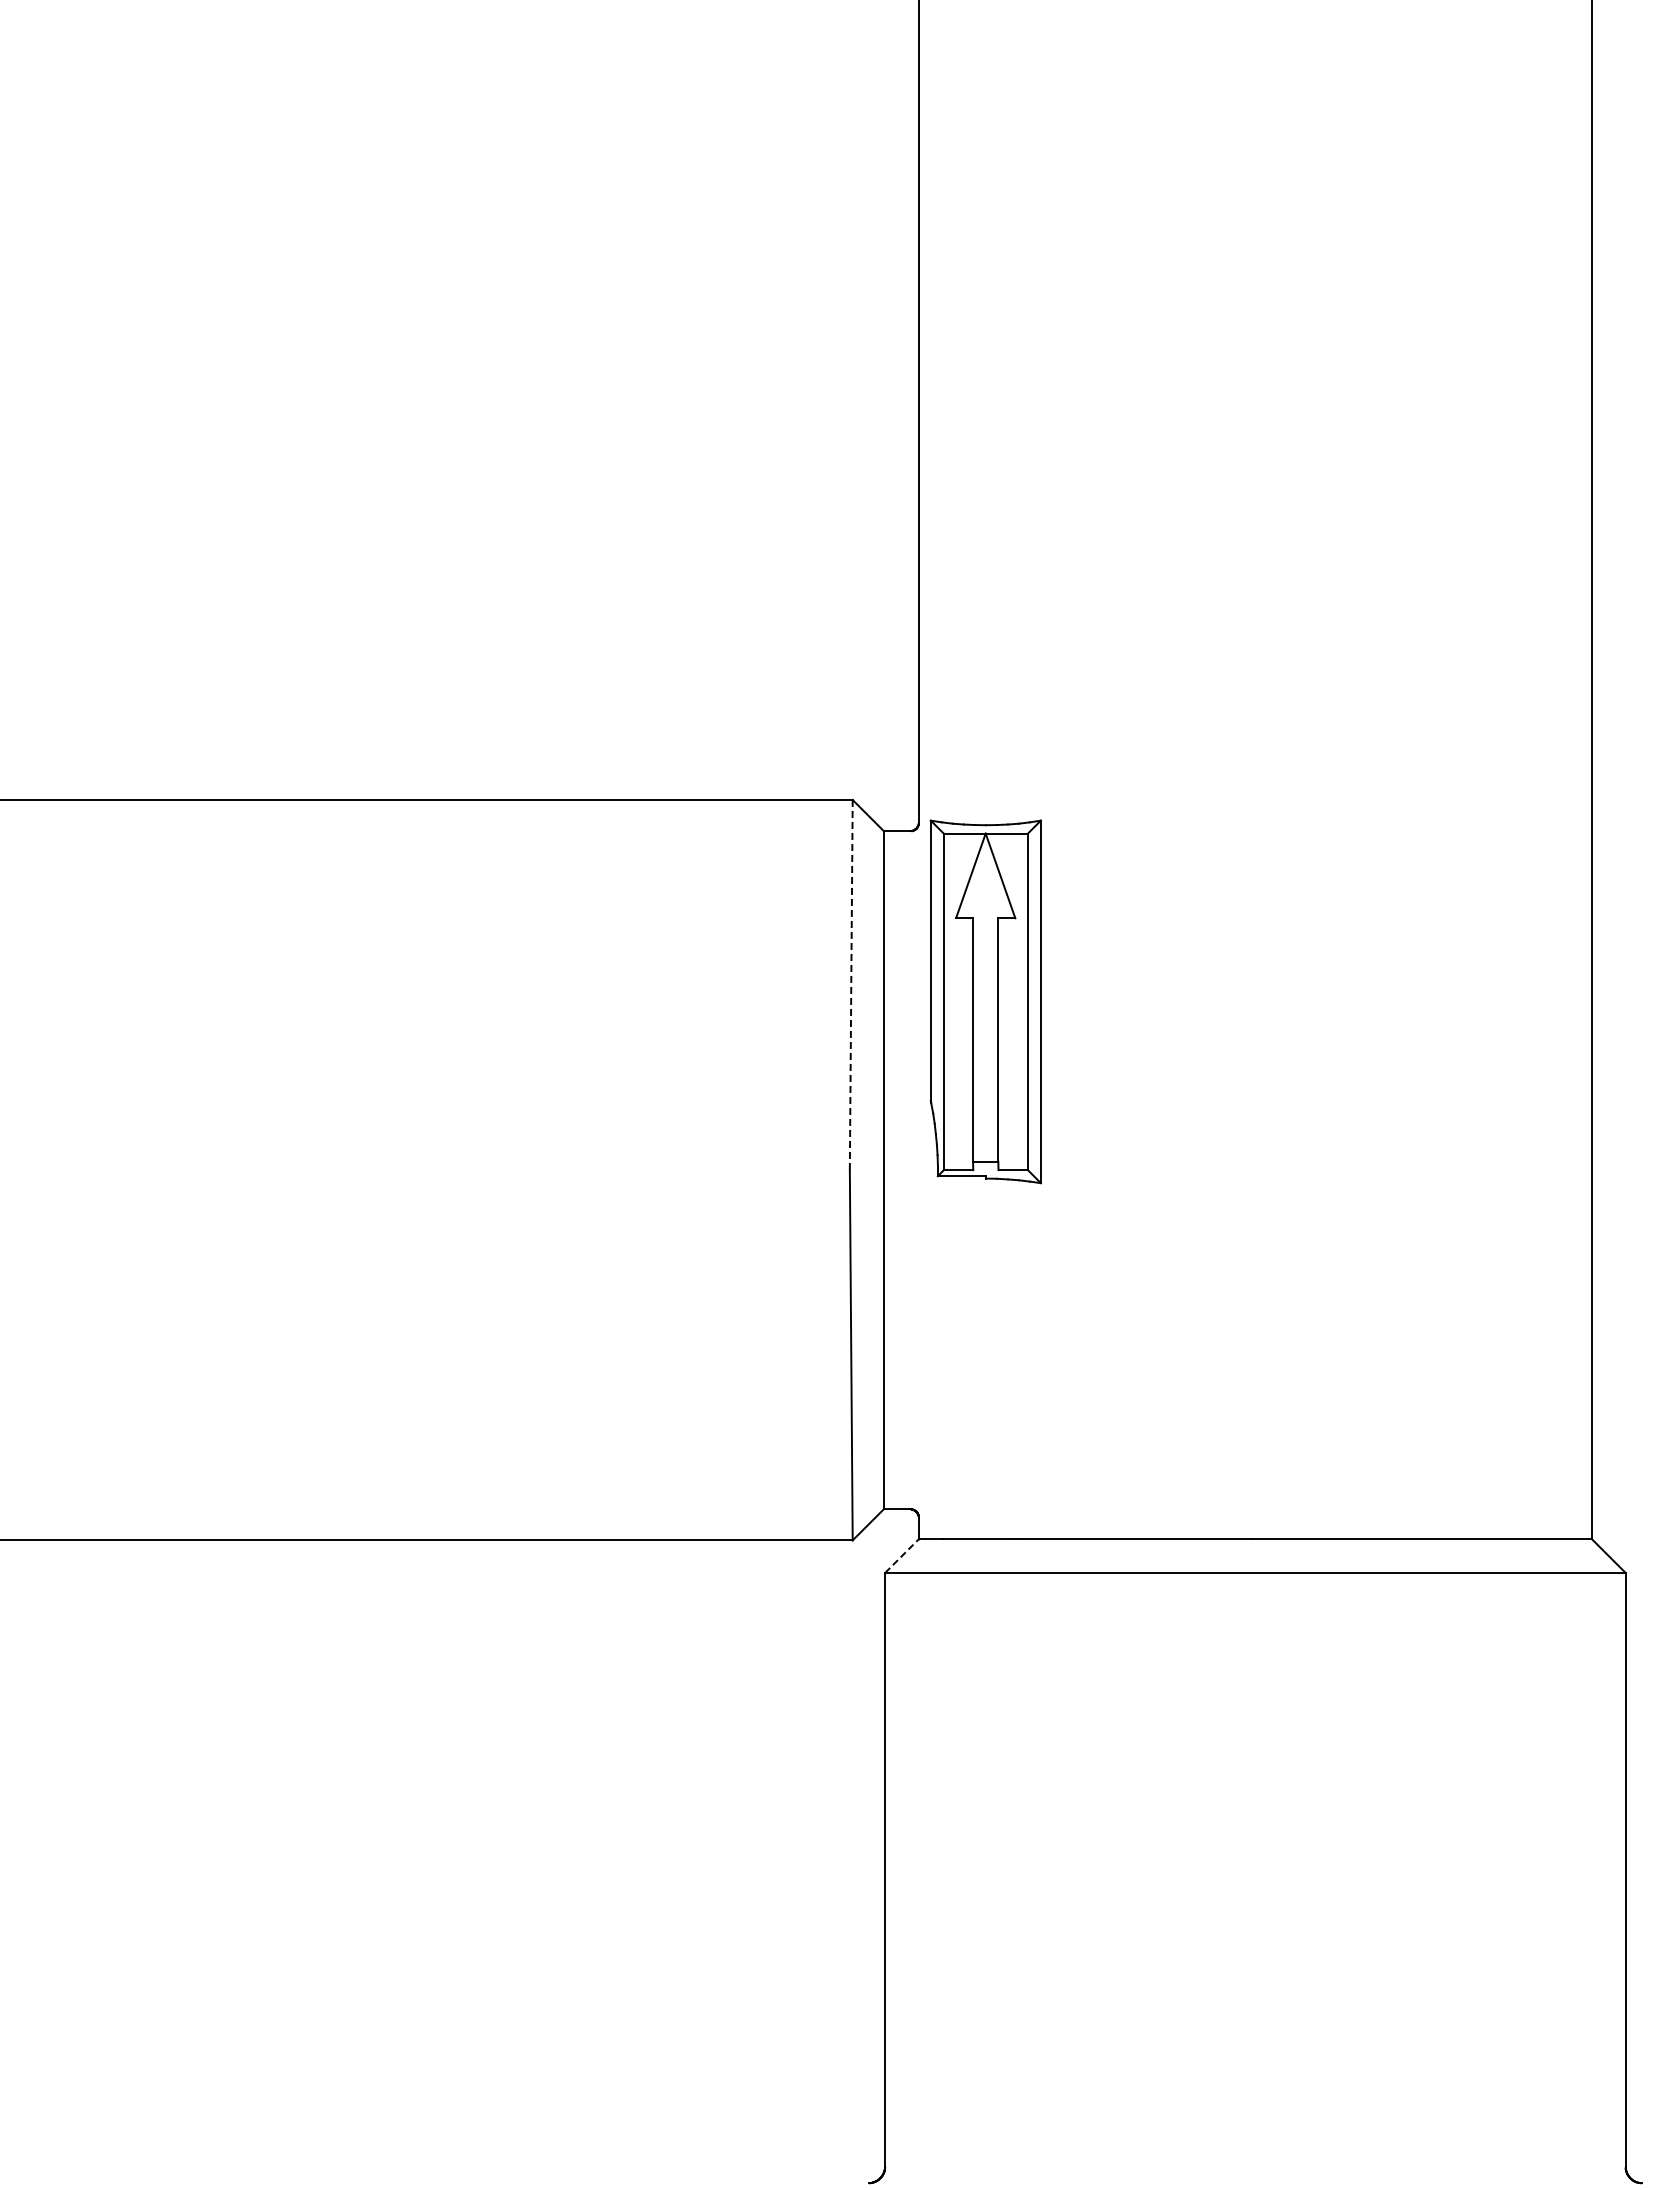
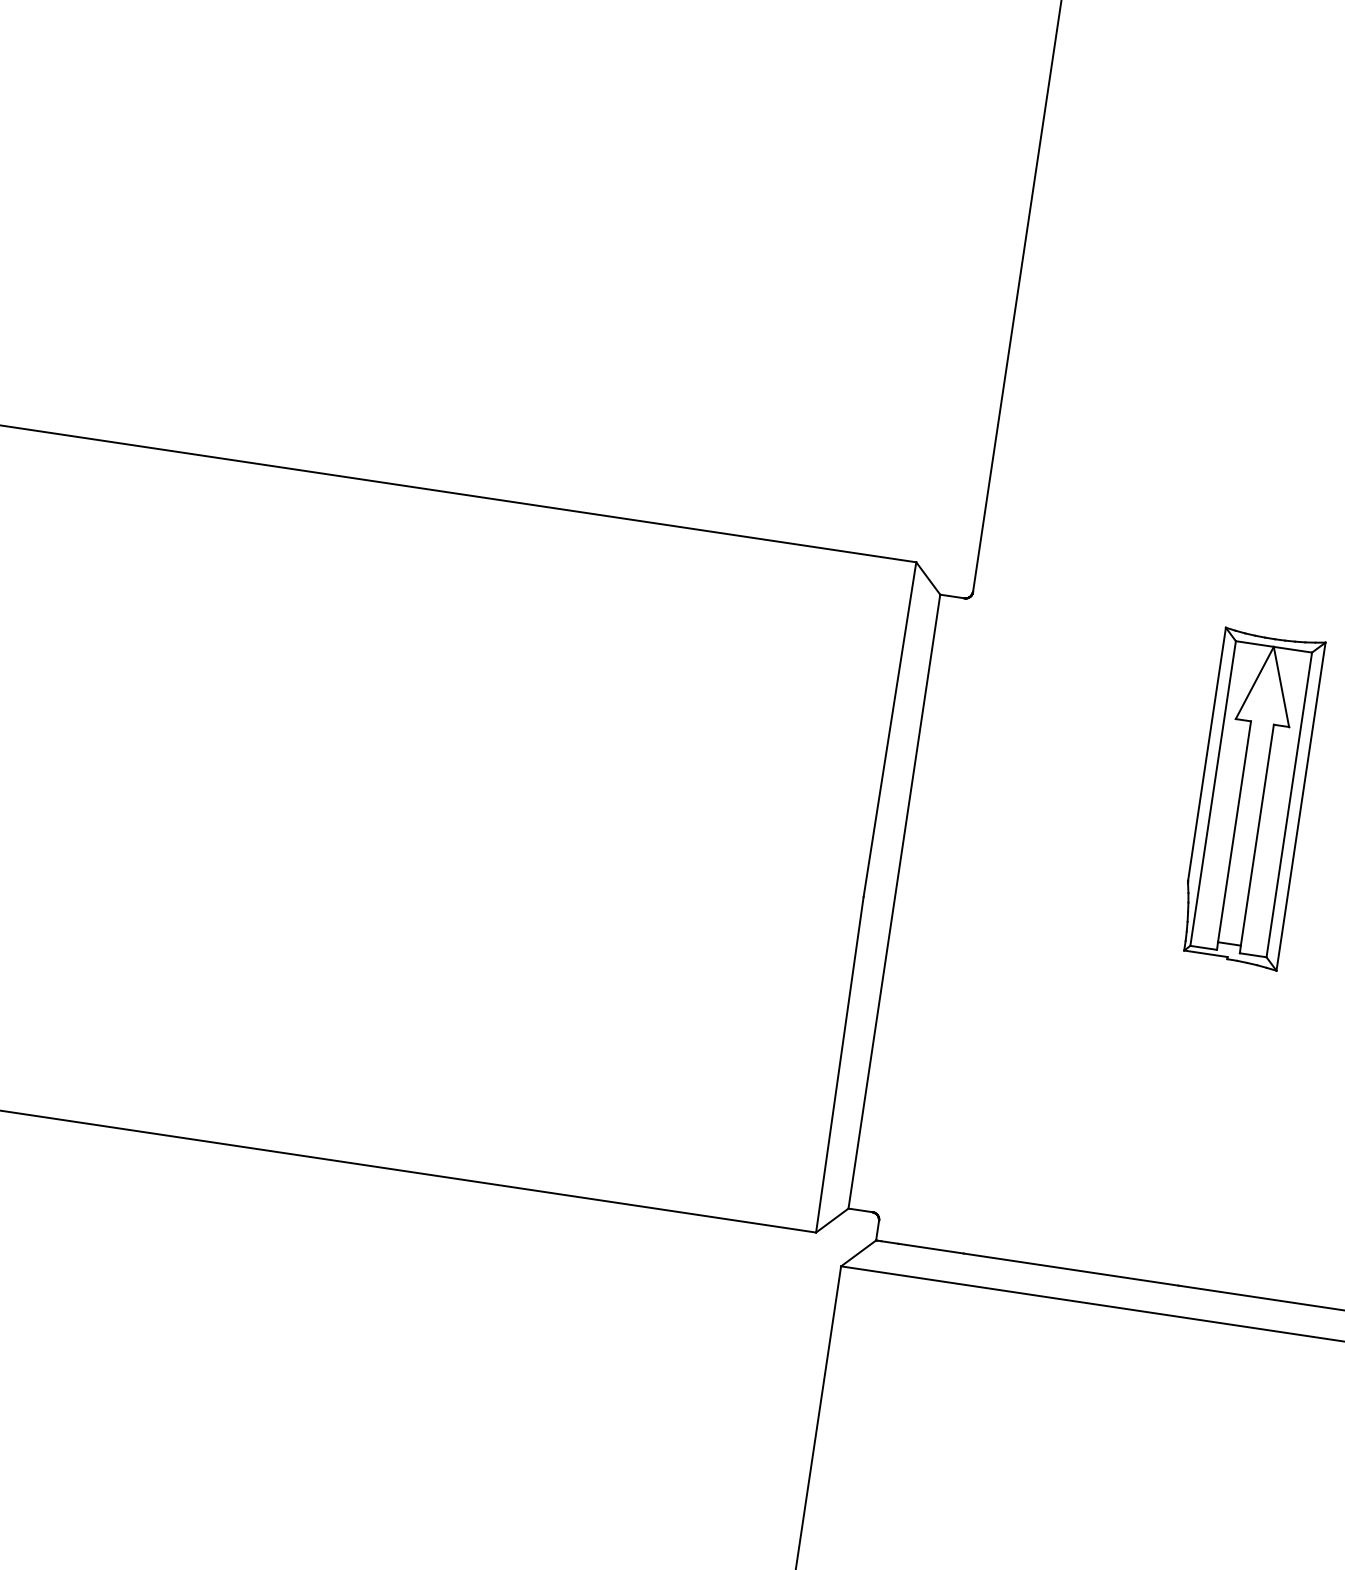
line: (851, 985) -> (890, 730), dashed -> solid
part: (985, 1001) -> (1250, 798), moved
line: (902, 1556) -> (859, 1253), dashed -> solid

